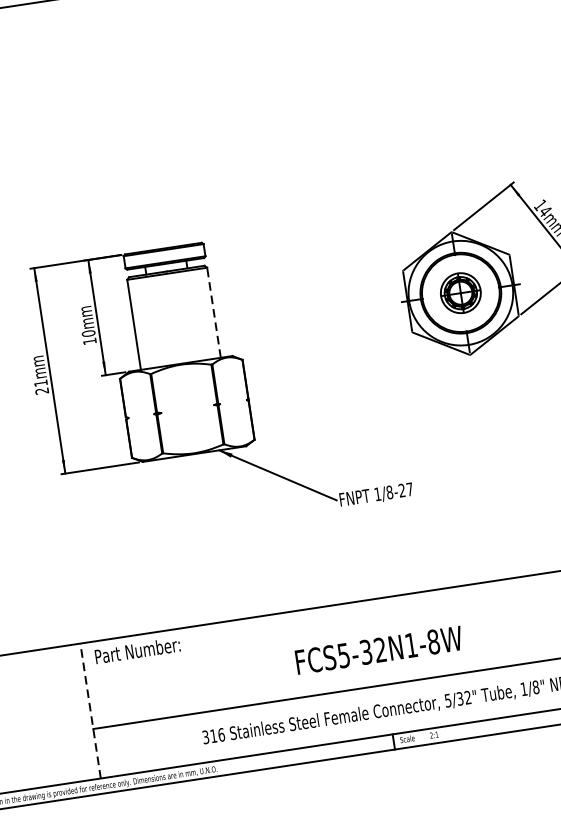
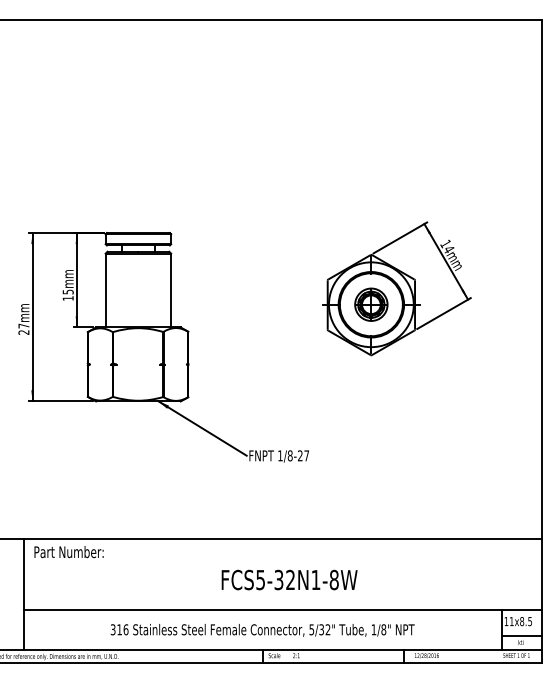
line: (214, 312) -> (171, 290), dashed -> solid
text: (87, 333) -> (67, 291), 10mm -> 15mm
text: (40, 382) -> (23, 325), 21mm -> 27mm
text: (378, 649) -> (289, 579), moved
line: (91, 710) -> (24, 594), dashed -> solid

